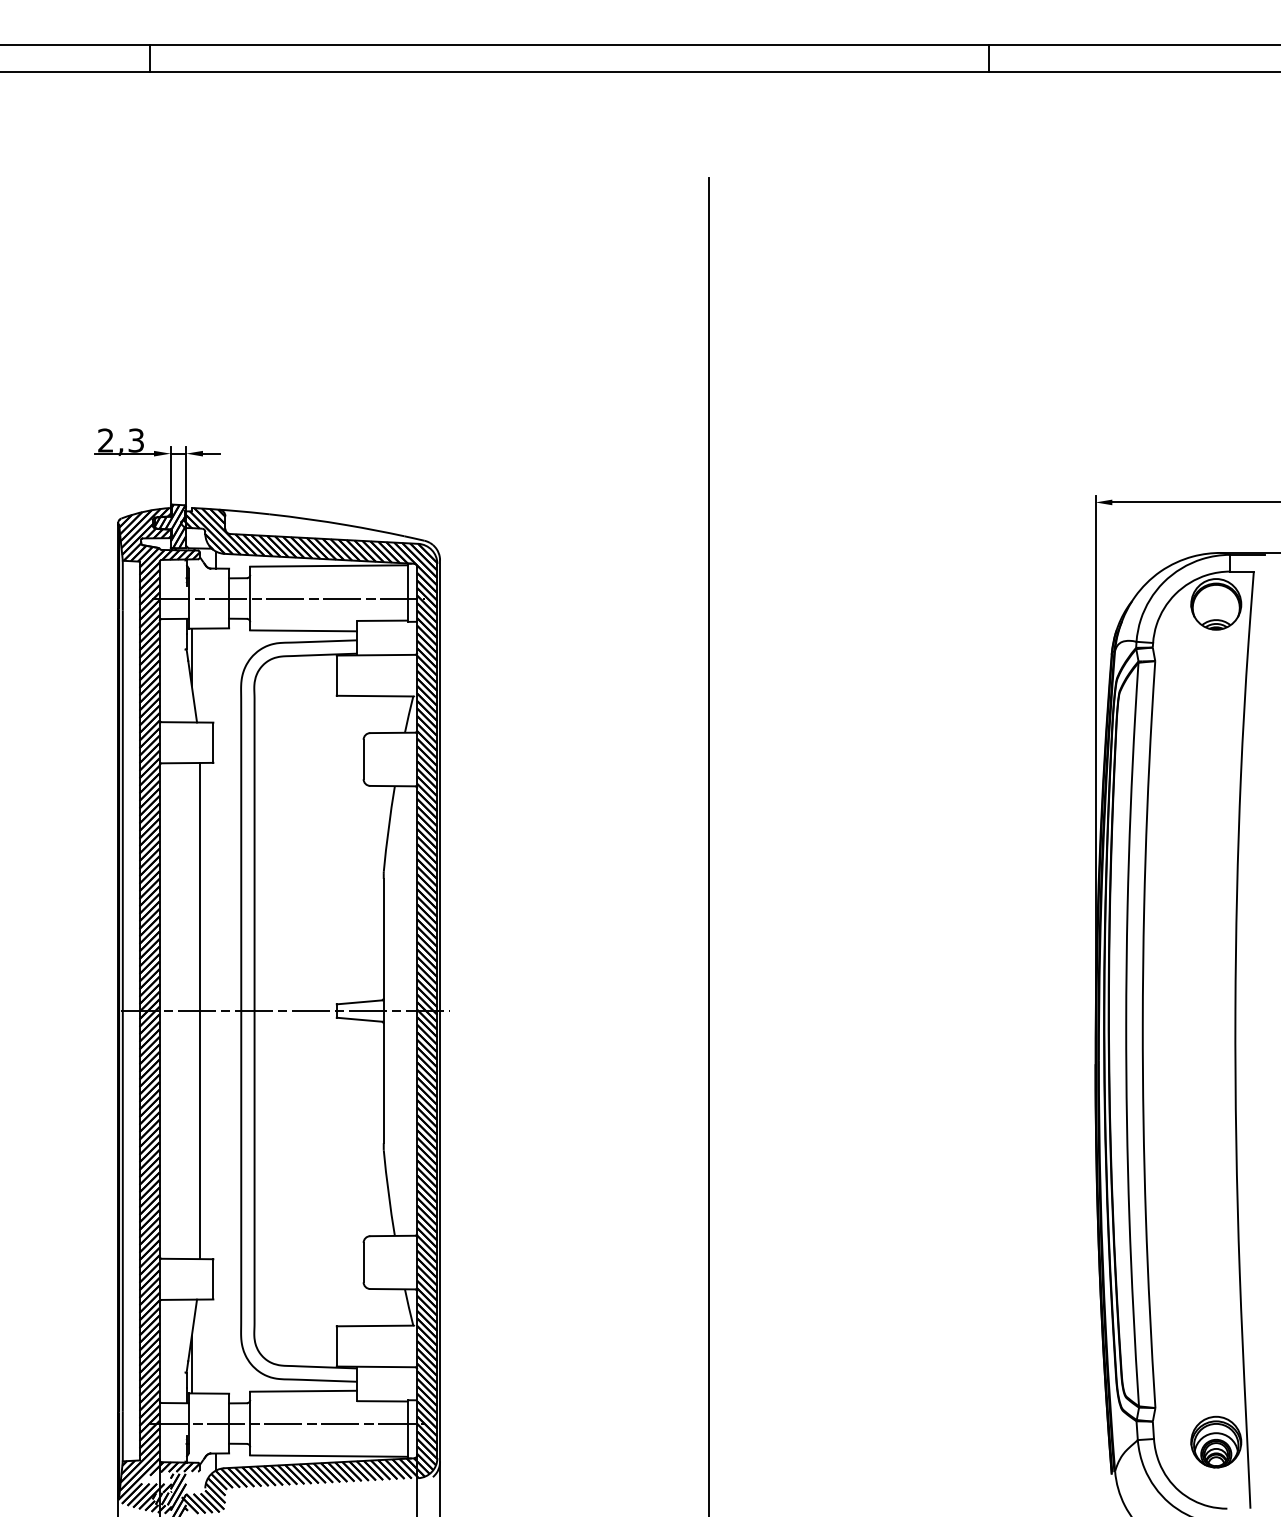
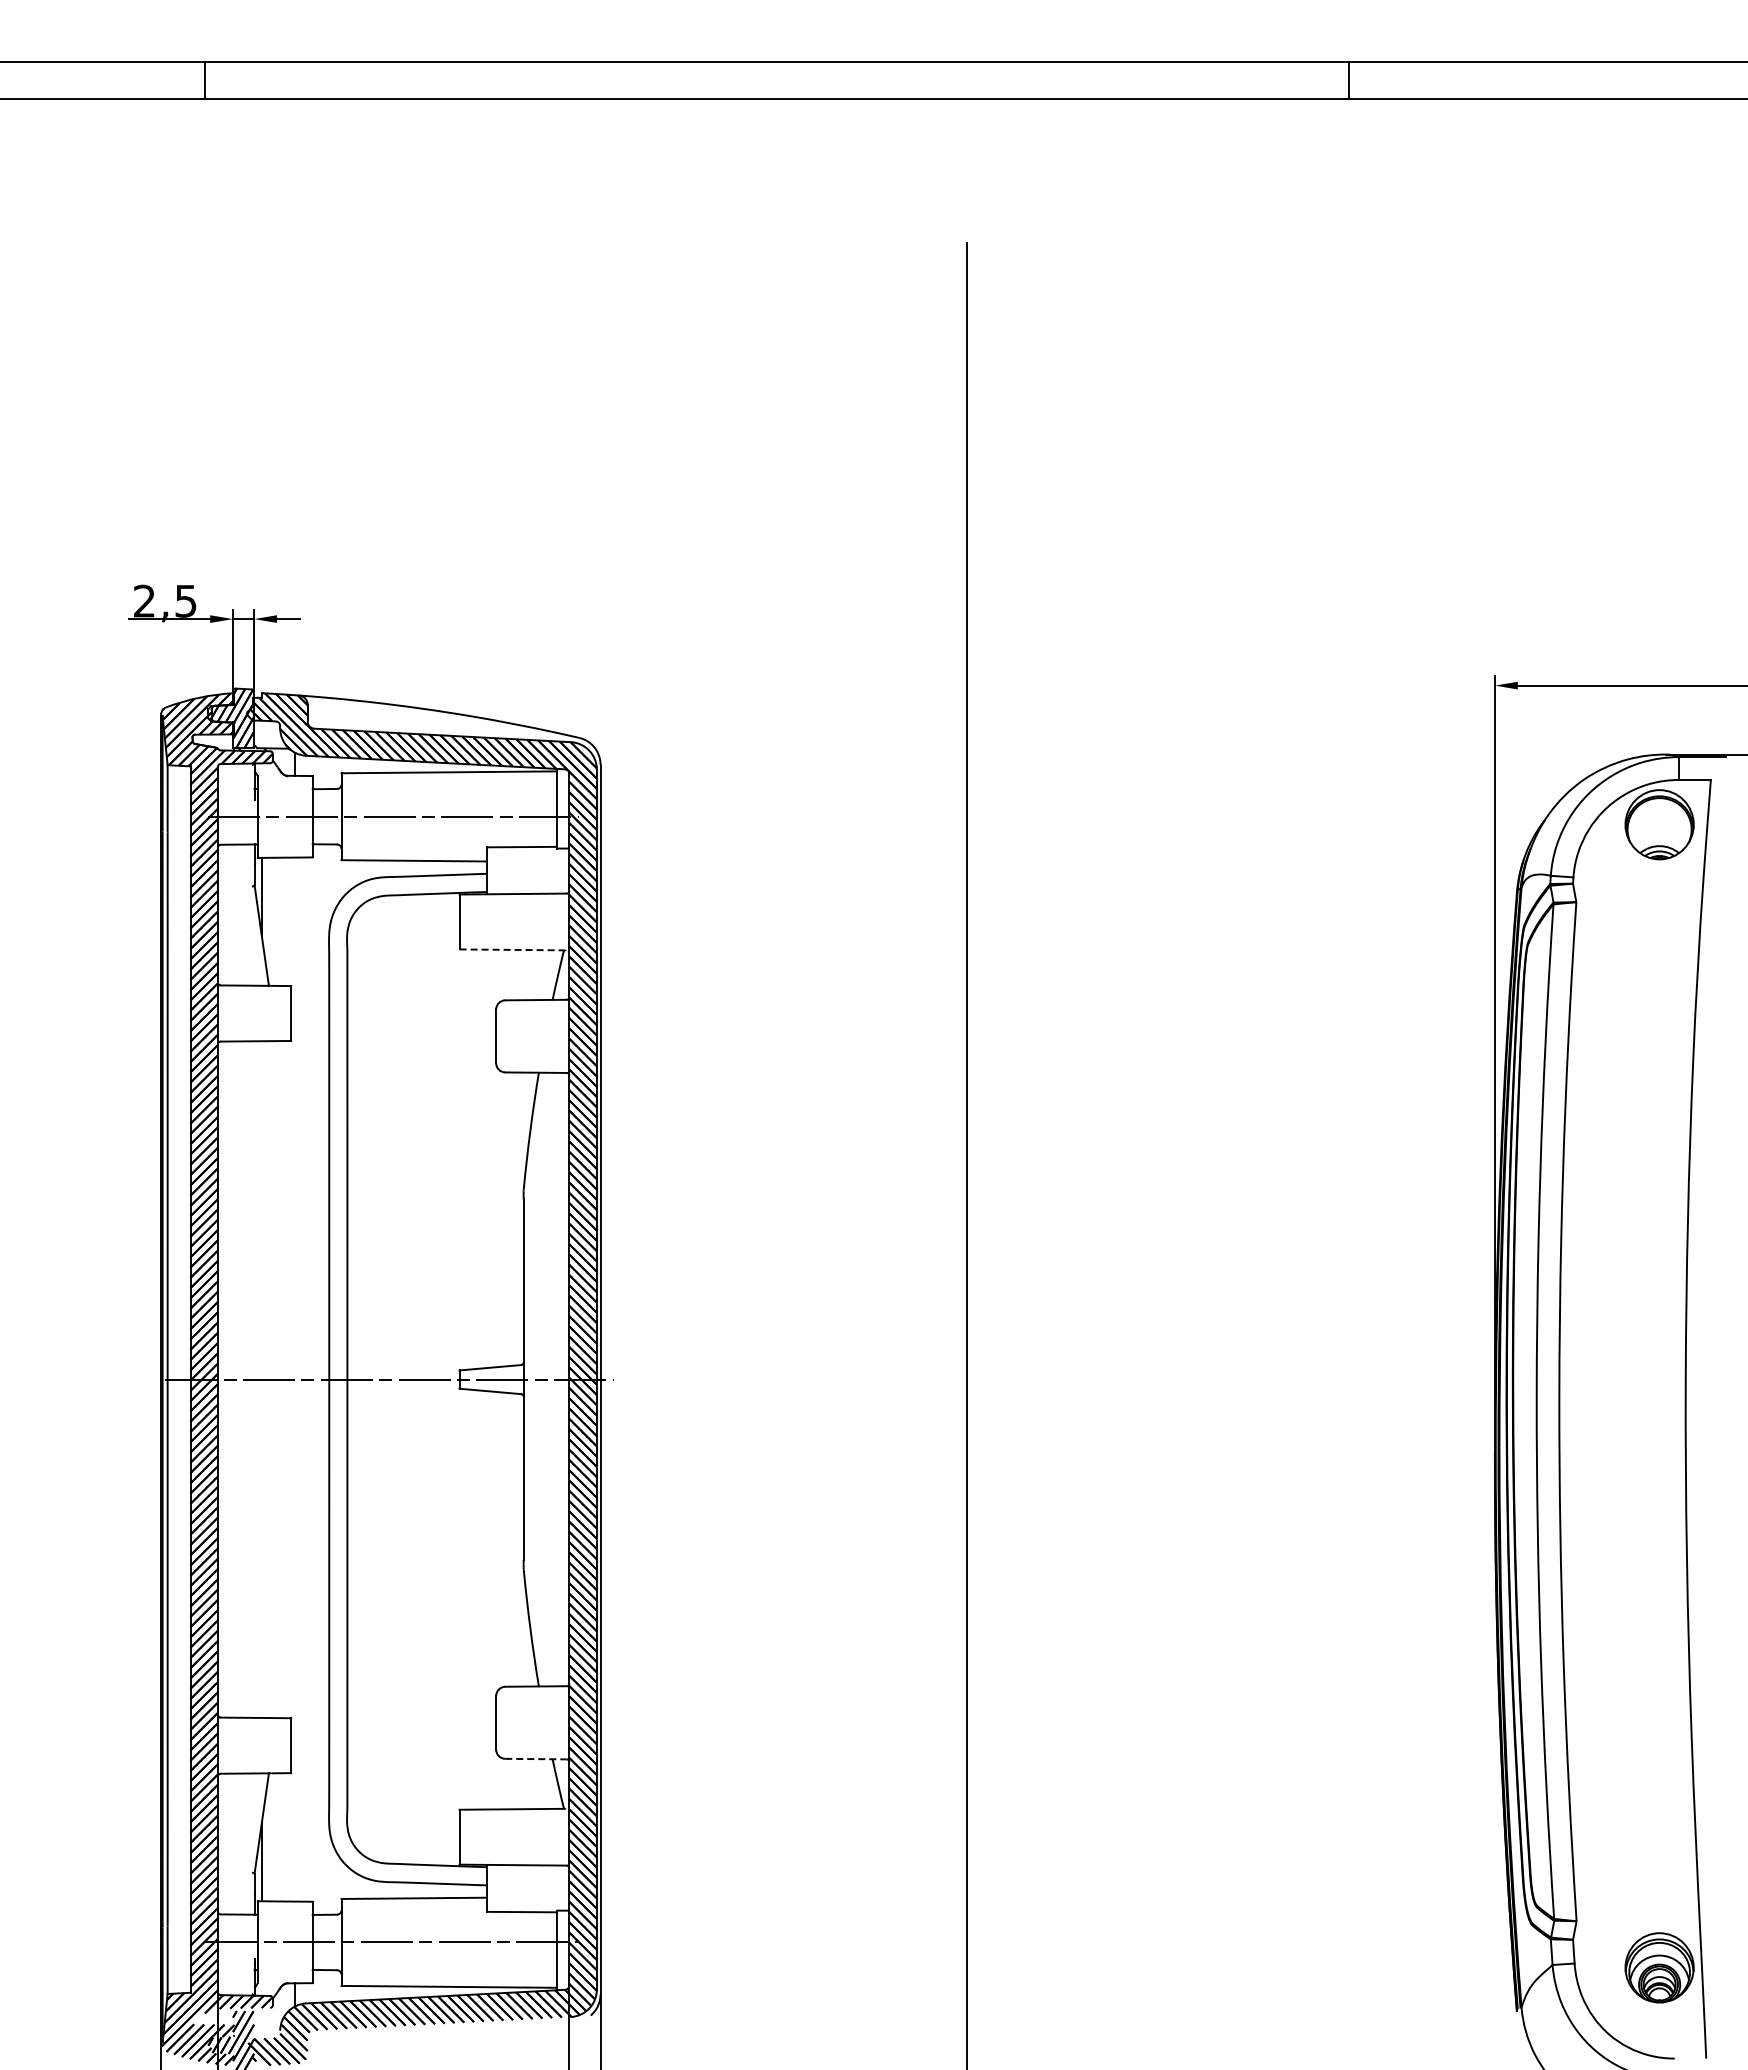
text: (136, 440) -> (186, 600), 2,3 -> 2,5
line: (375, 695) -> (512, 949), solid -> dashed
line: (199, 1010) -> (272, 1379), removed
line: (392, 1289) -> (535, 1759), solid -> dashed

